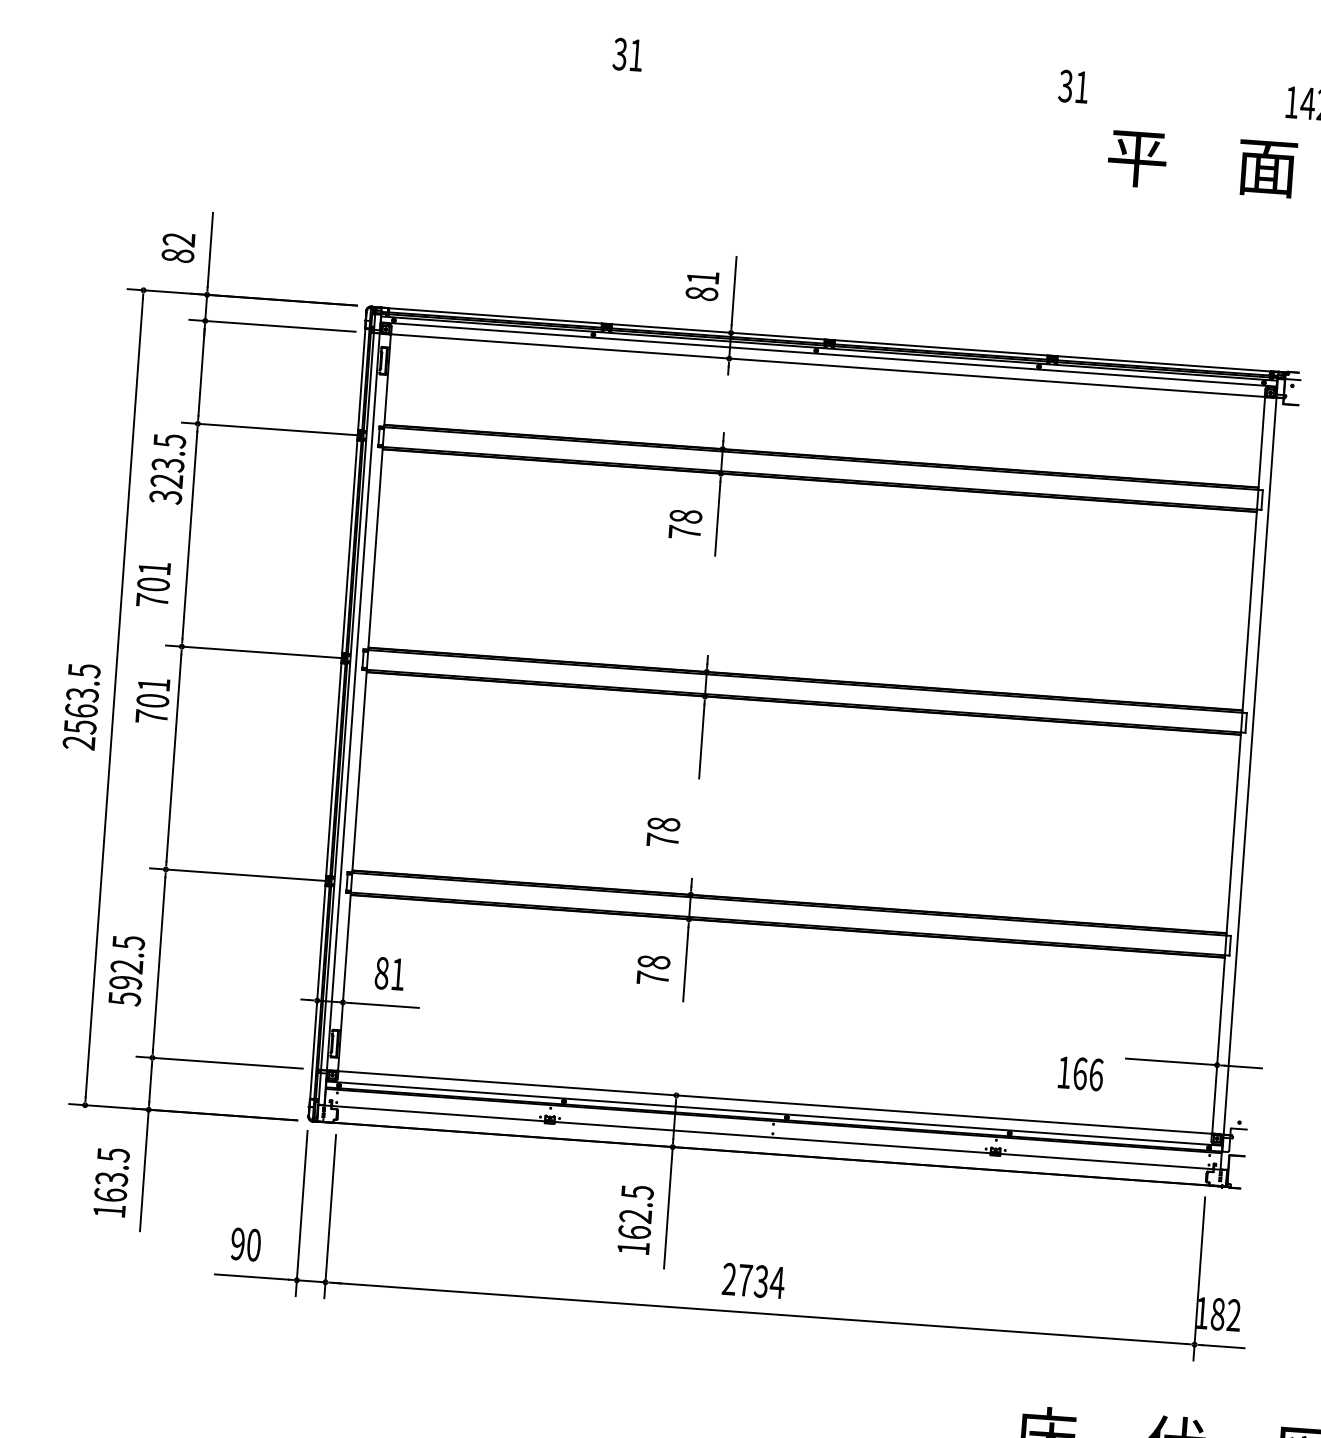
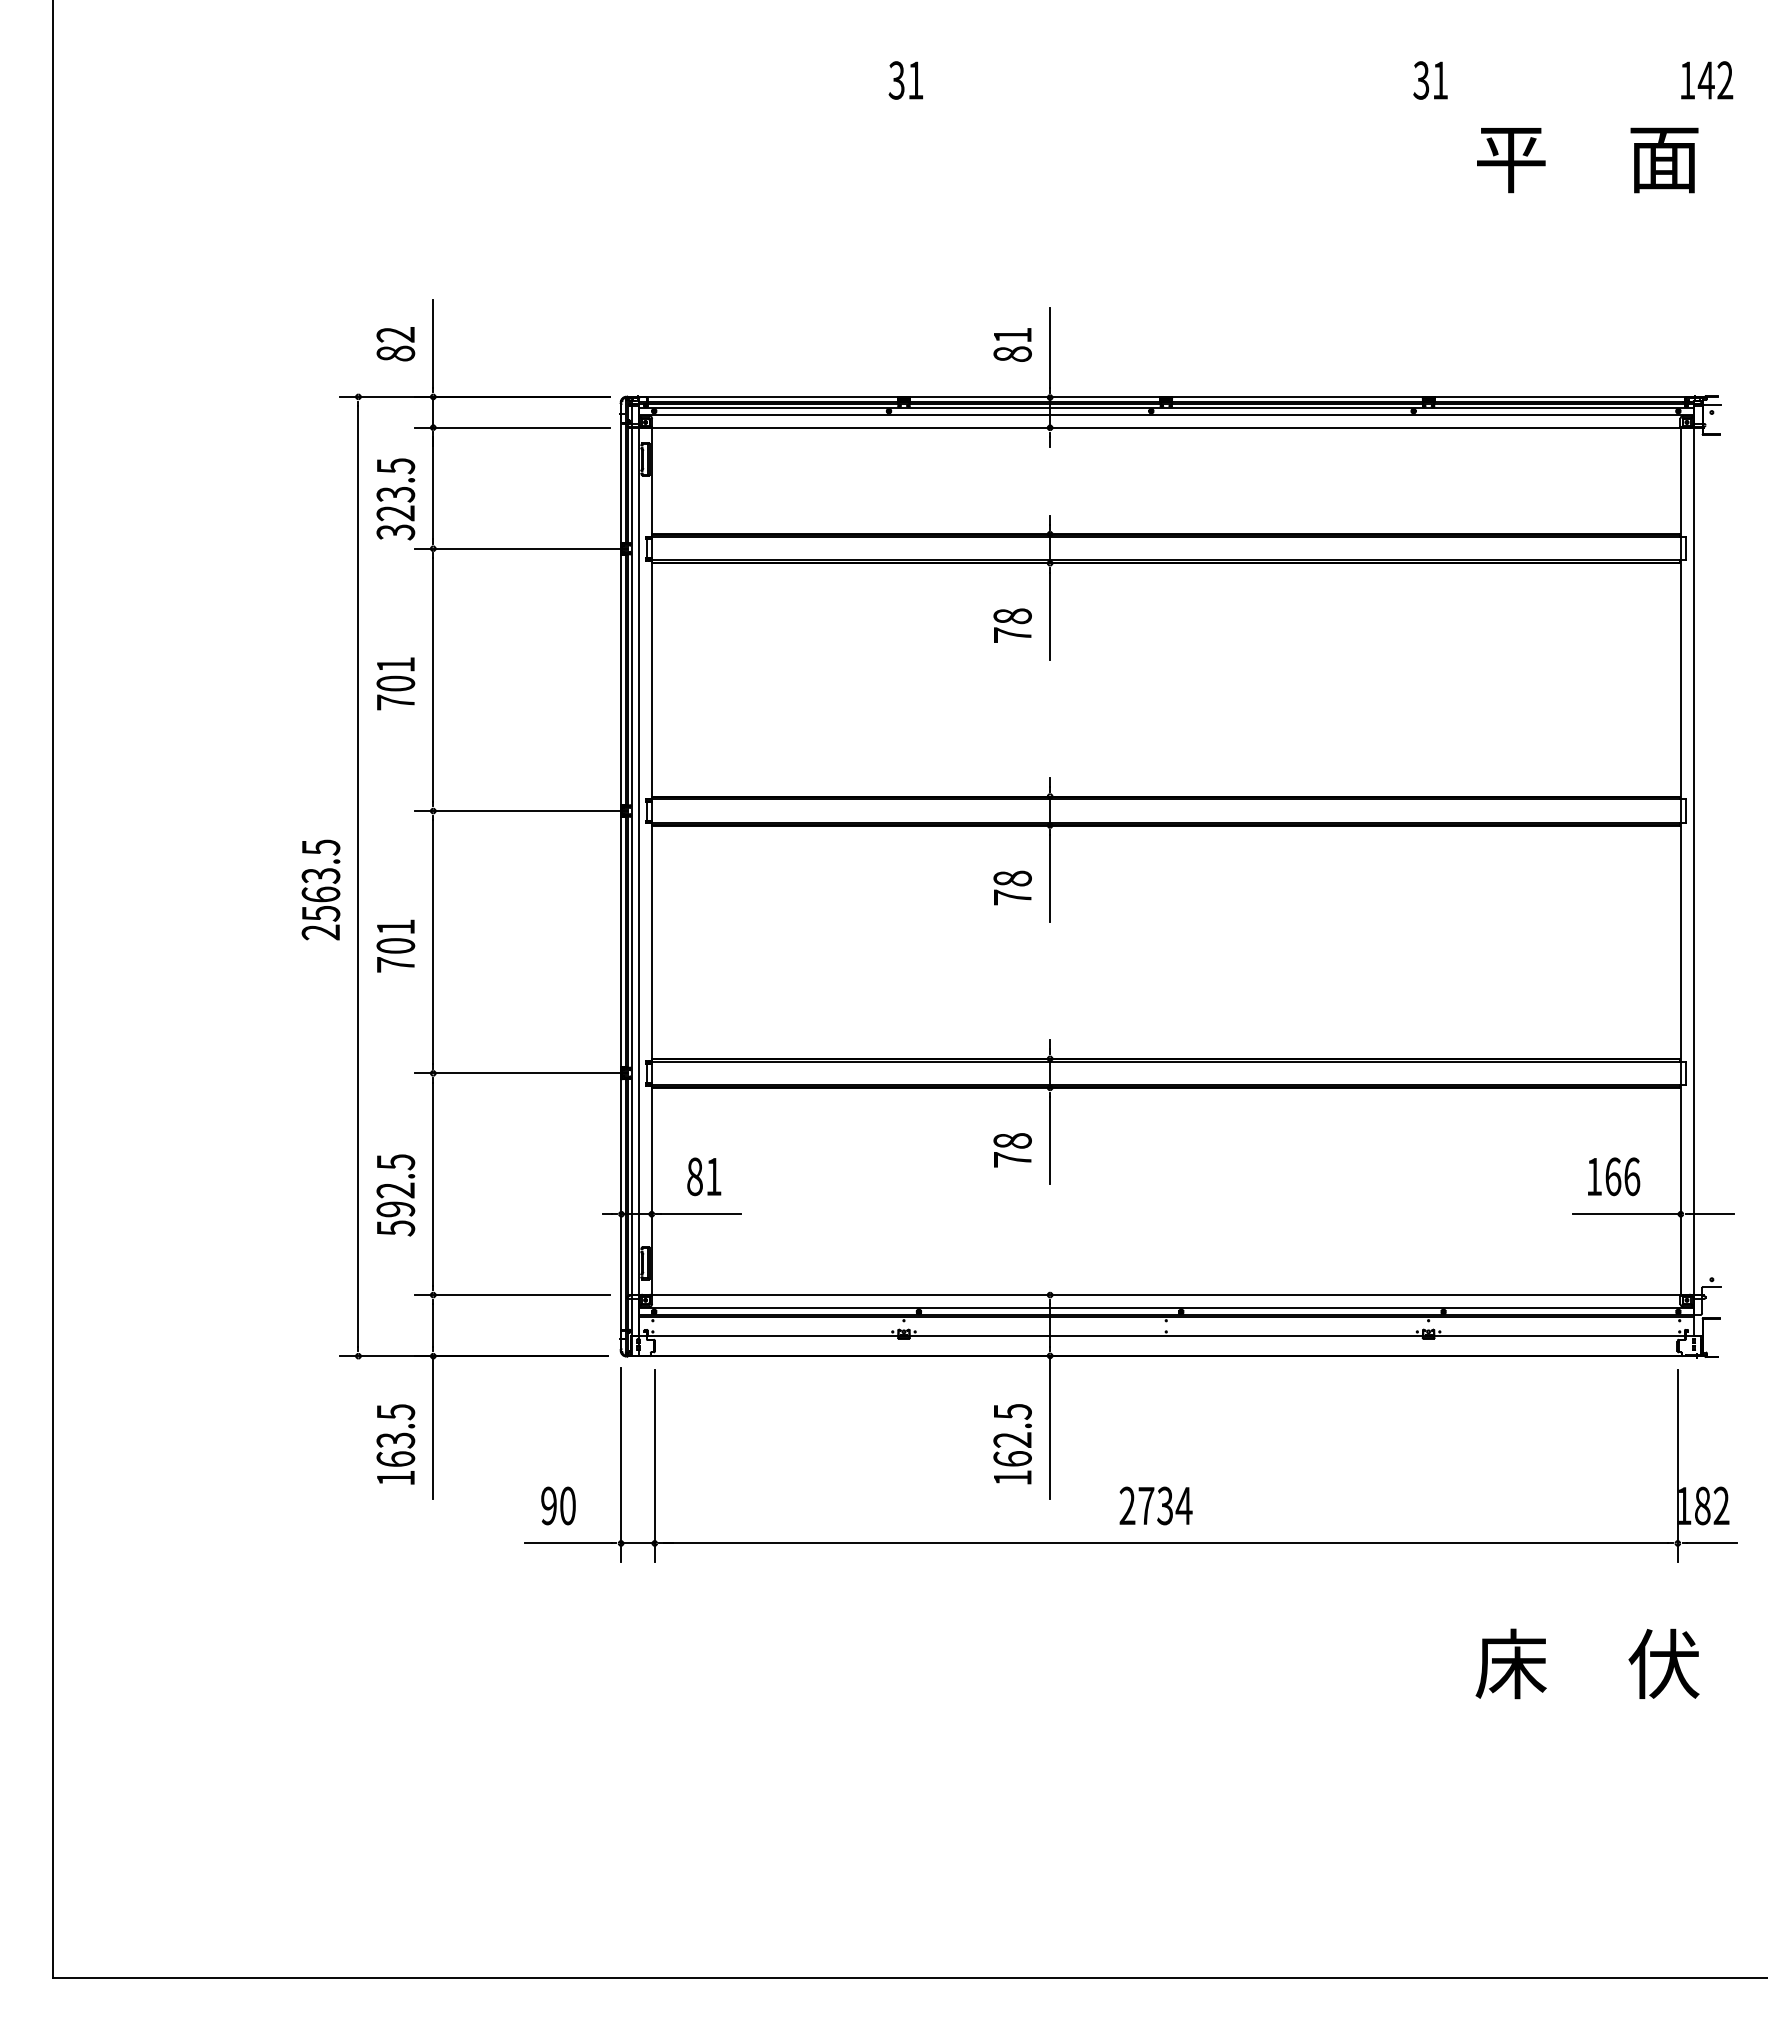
text: (167, 469) -> (395, 499), moved
text: (153, 584) -> (395, 683), moved
text: (152, 700) -> (395, 945), moved
text: (663, 831) -> (1012, 887), moved
text: (1081, 1073) -> (1614, 1176), moved

